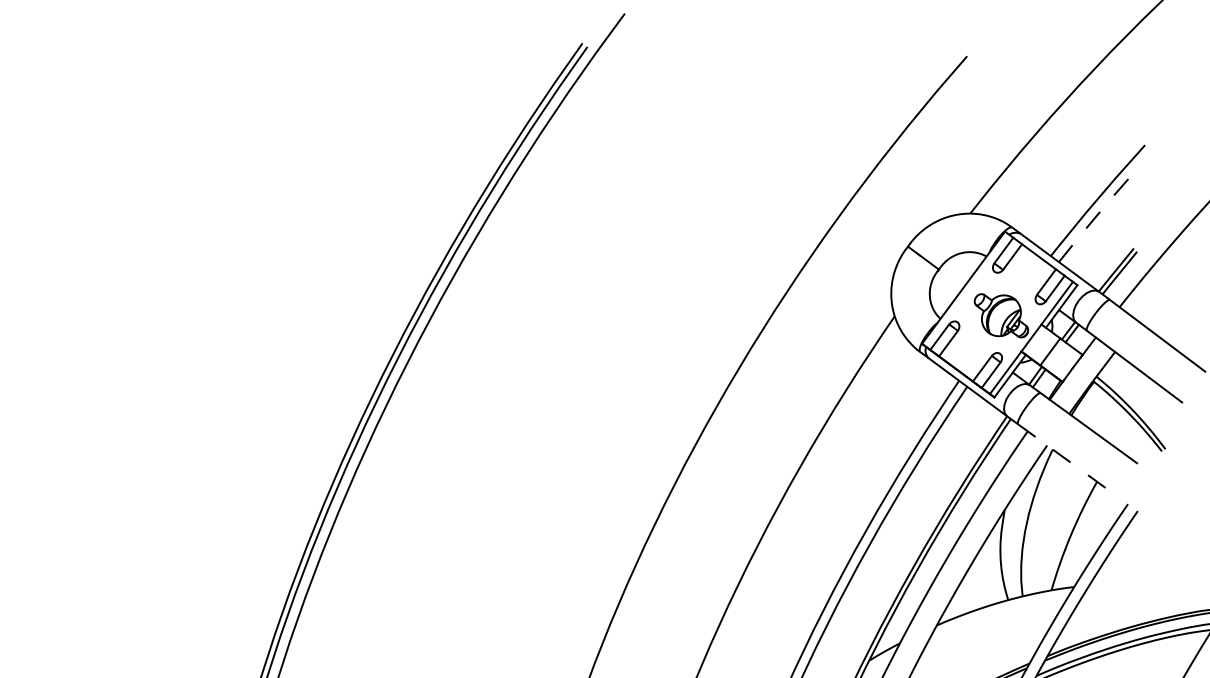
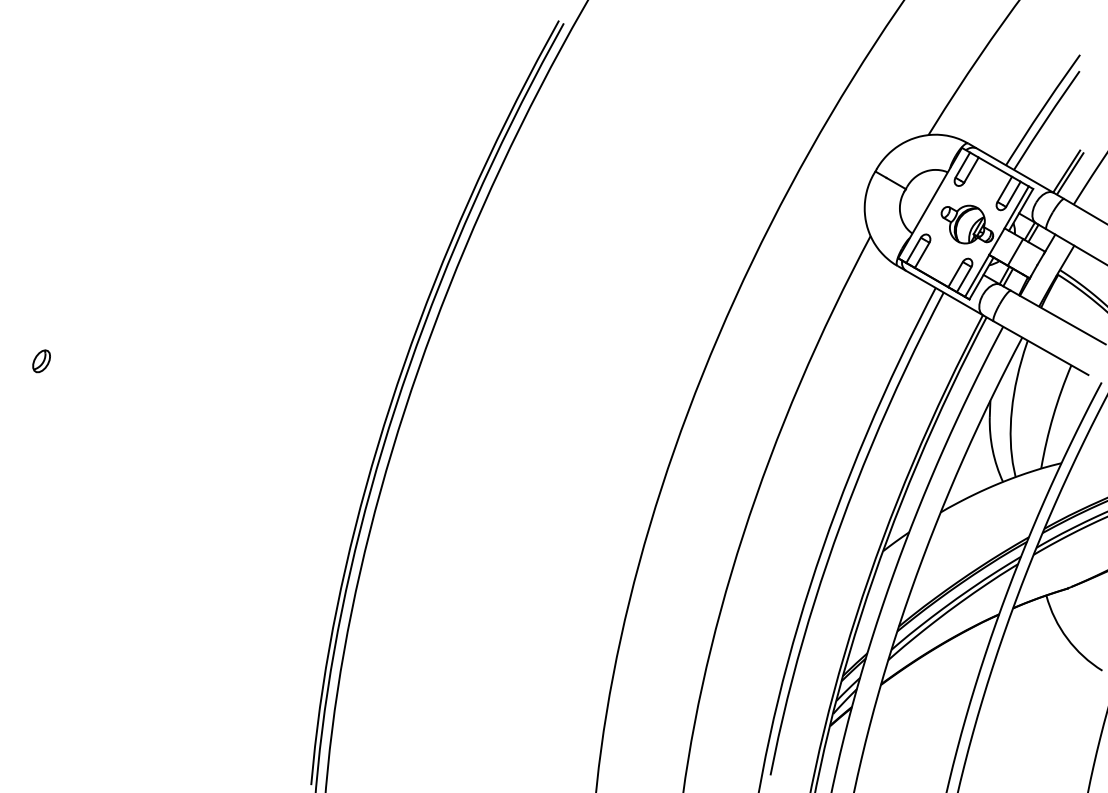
line: (1100, 212) -> (1046, 120), dashed -> solid
line: (1066, 459) -> (1041, 348), dashed -> solid

